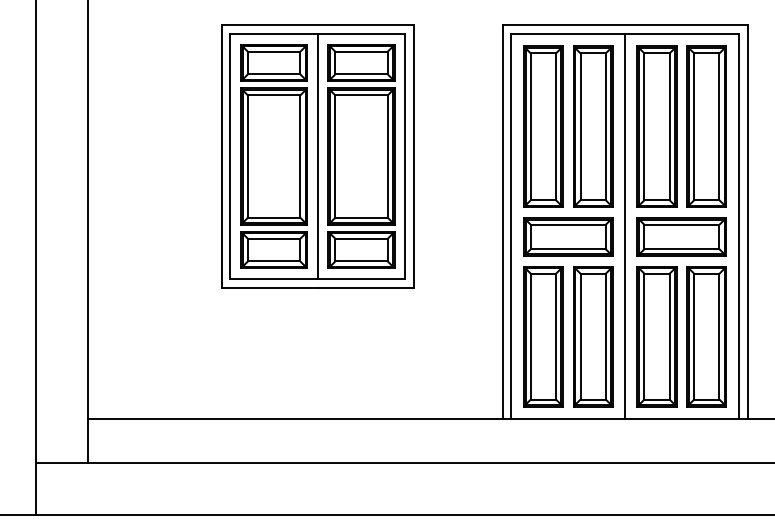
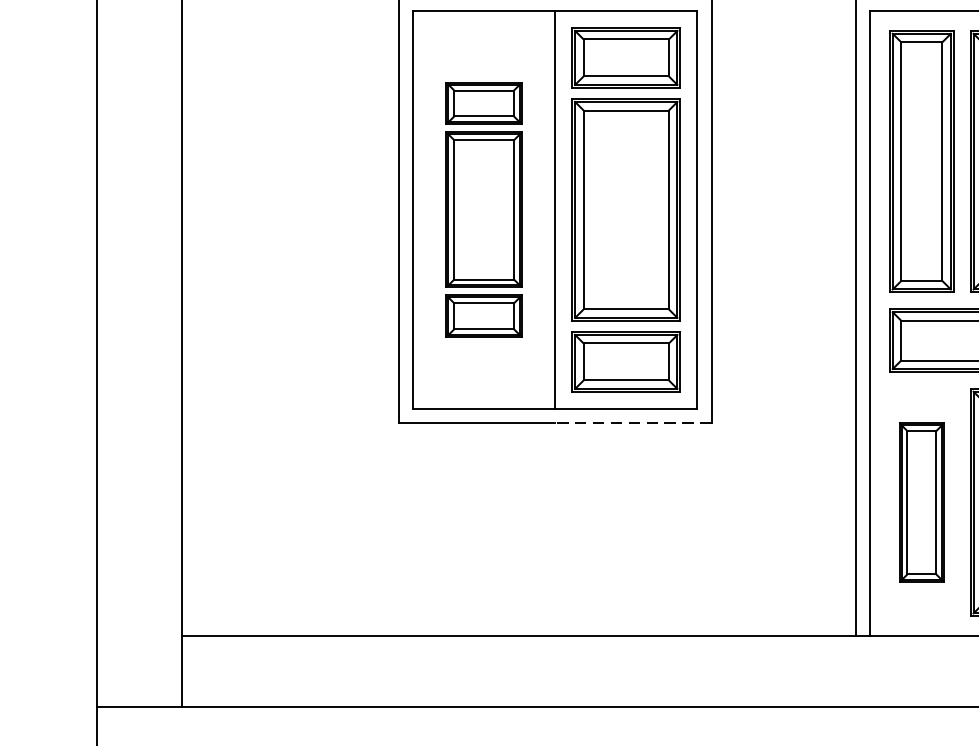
part: (273, 156) -> (483, 209), size x0.7
line: (365, 287) -> (632, 422), solid -> dashed
part: (543, 336) -> (921, 502), size x0.7

